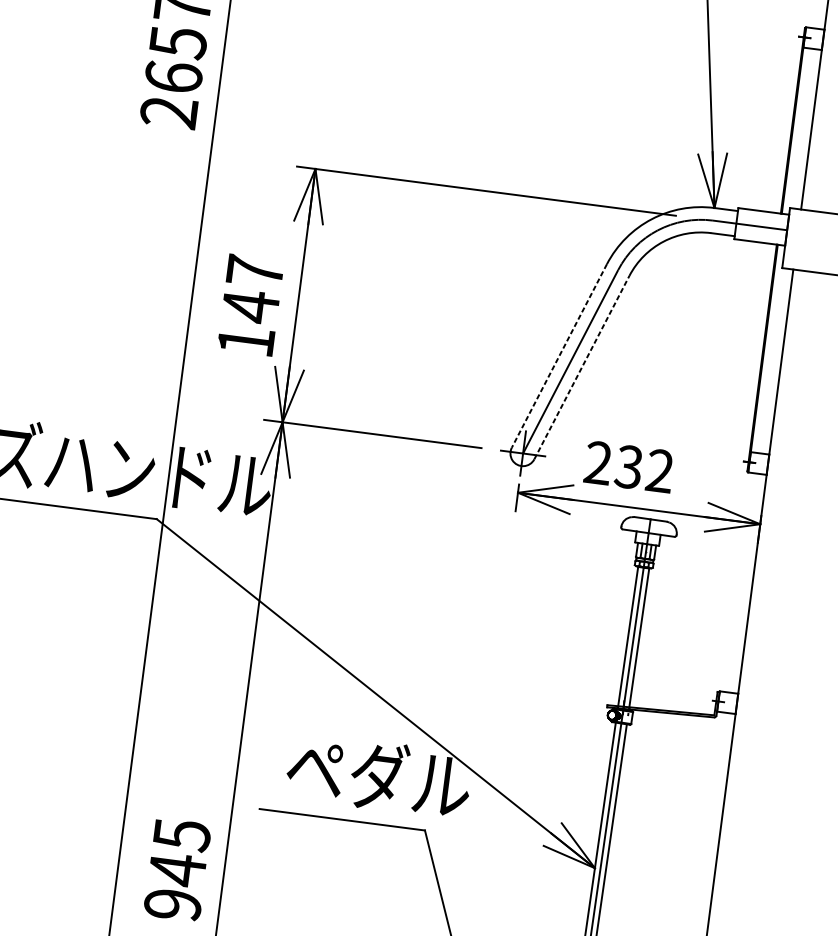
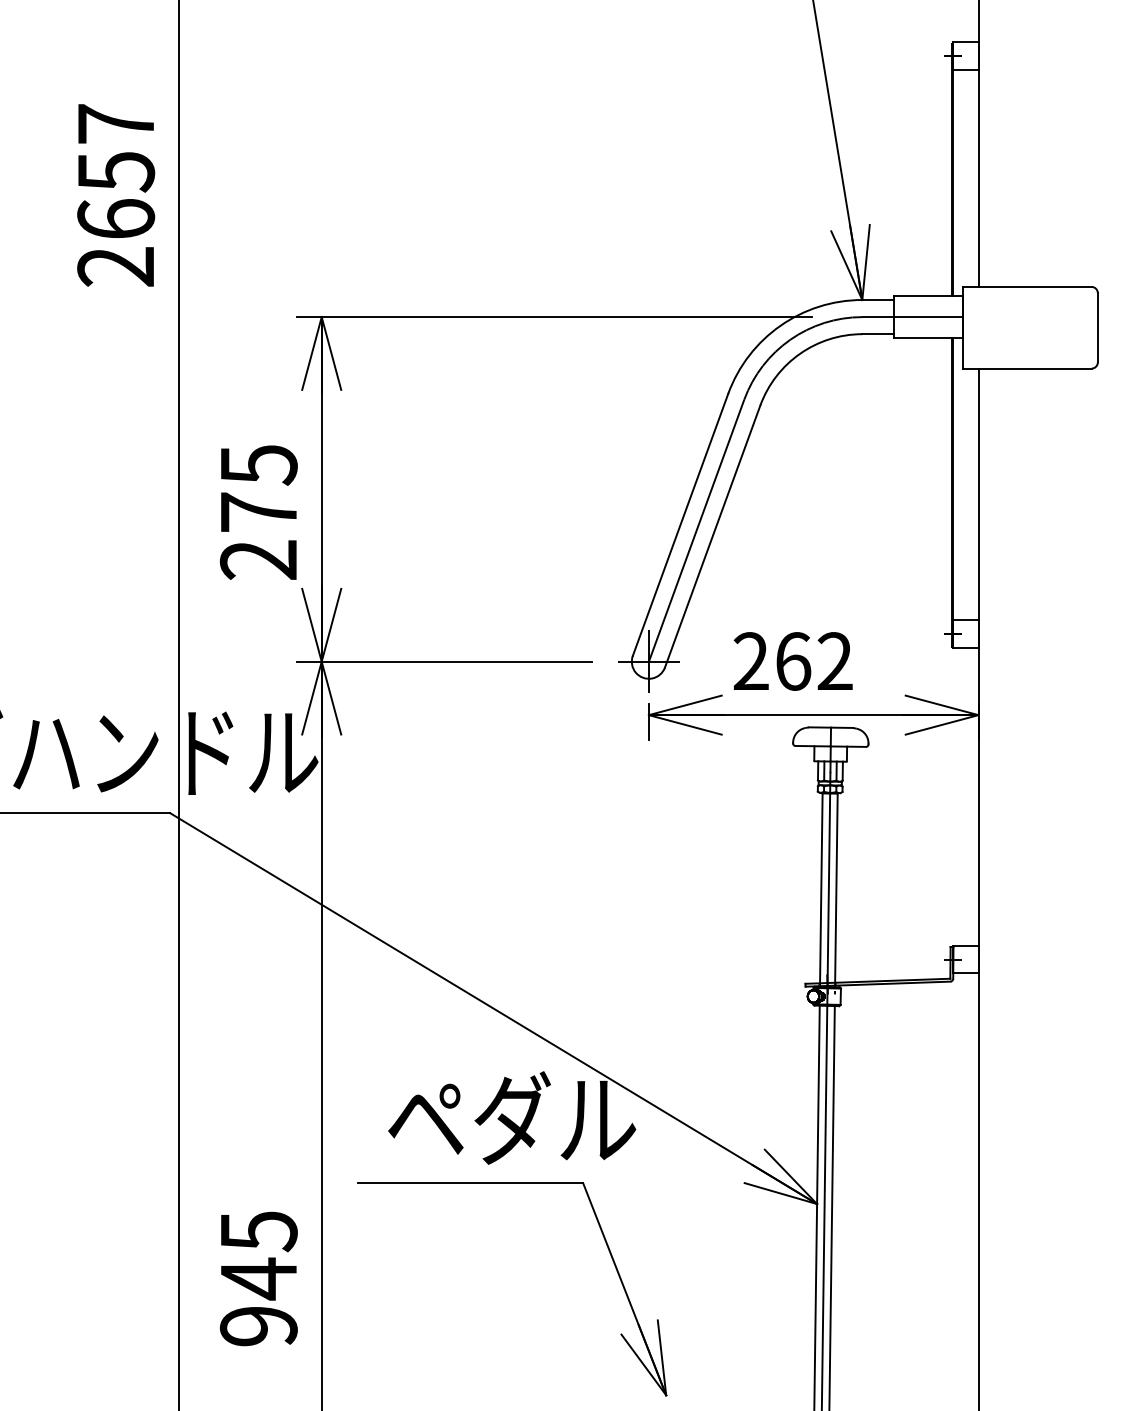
text: (250, 306) -> (258, 512), 147 -> 275
line: (559, 356) -> (680, 525), dashed -> solid
line: (581, 367) -> (712, 536), dashed -> solid
text: (629, 467) -> (793, 661), 232 -> 262

